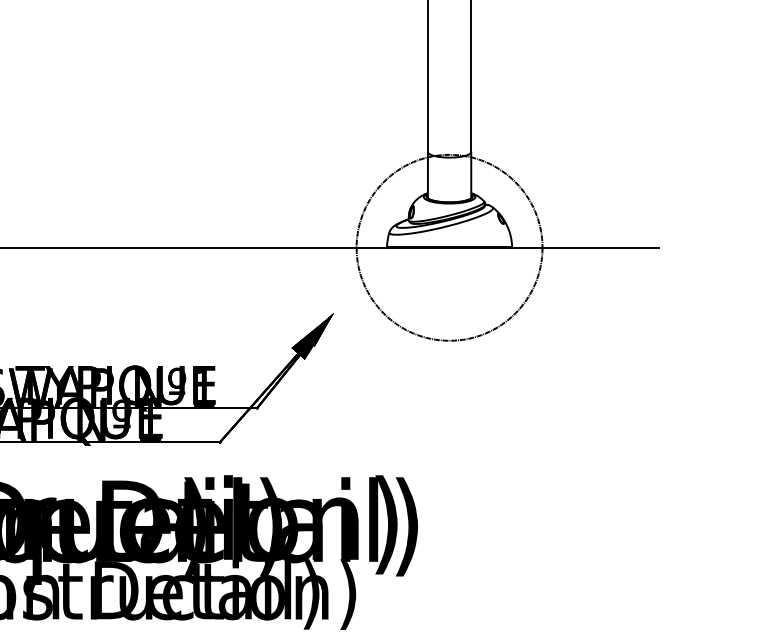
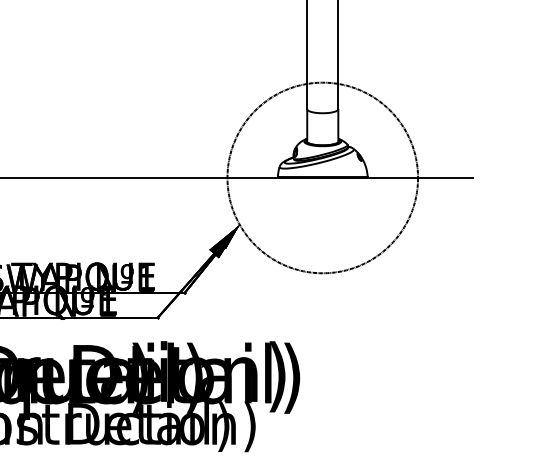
circle: (449, 247) -> (322, 177), size x1.43

